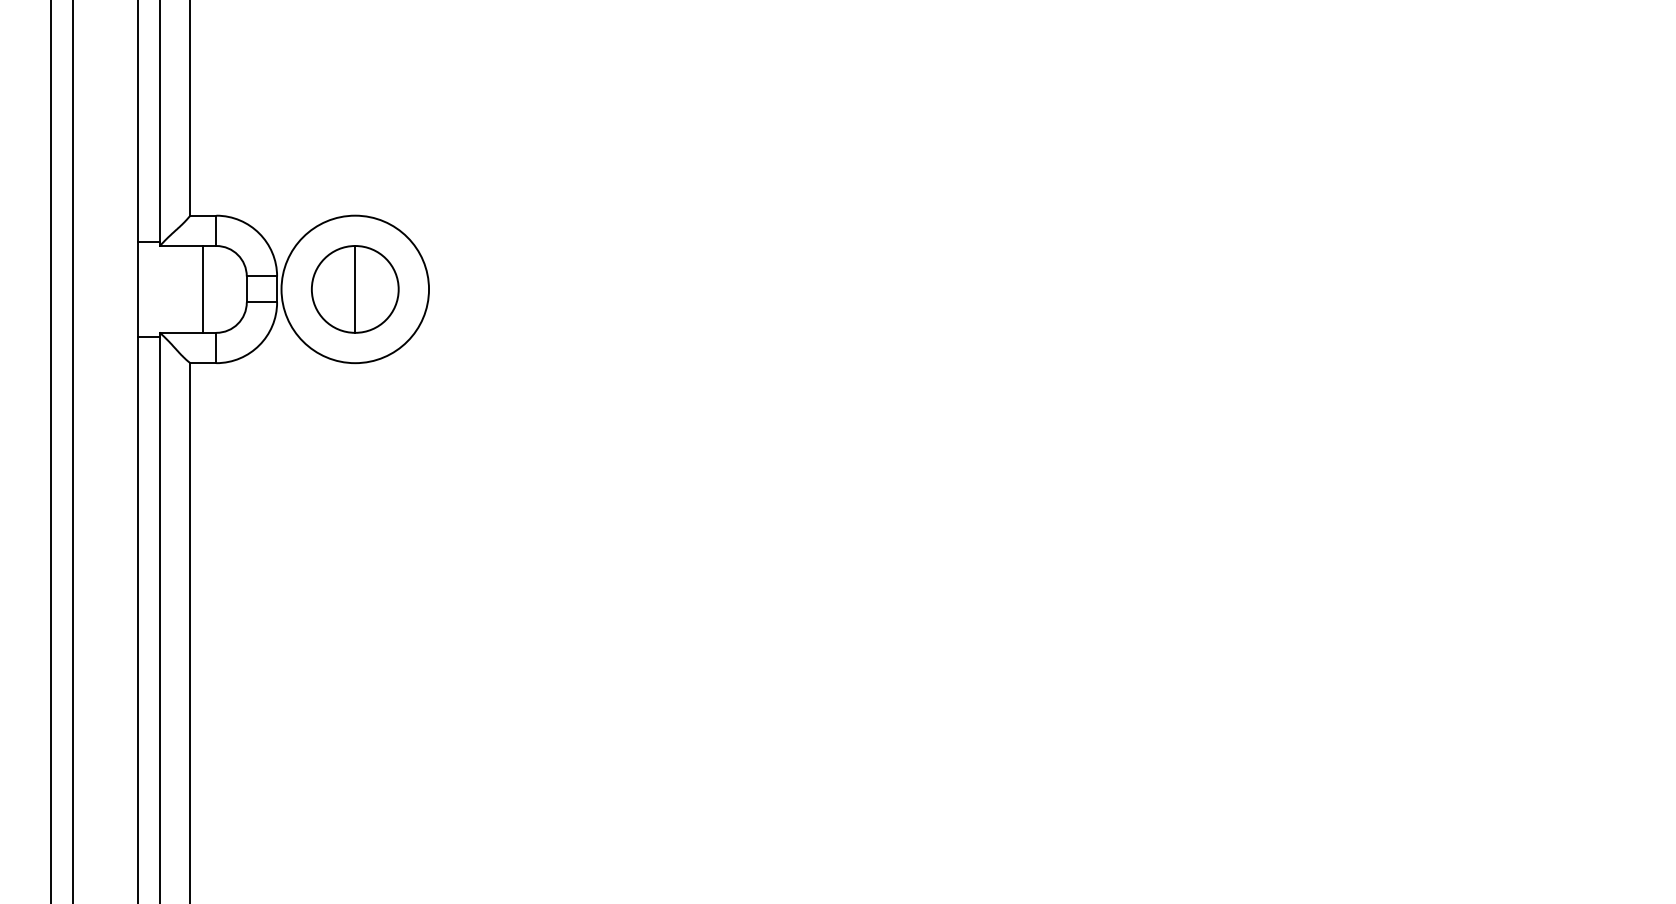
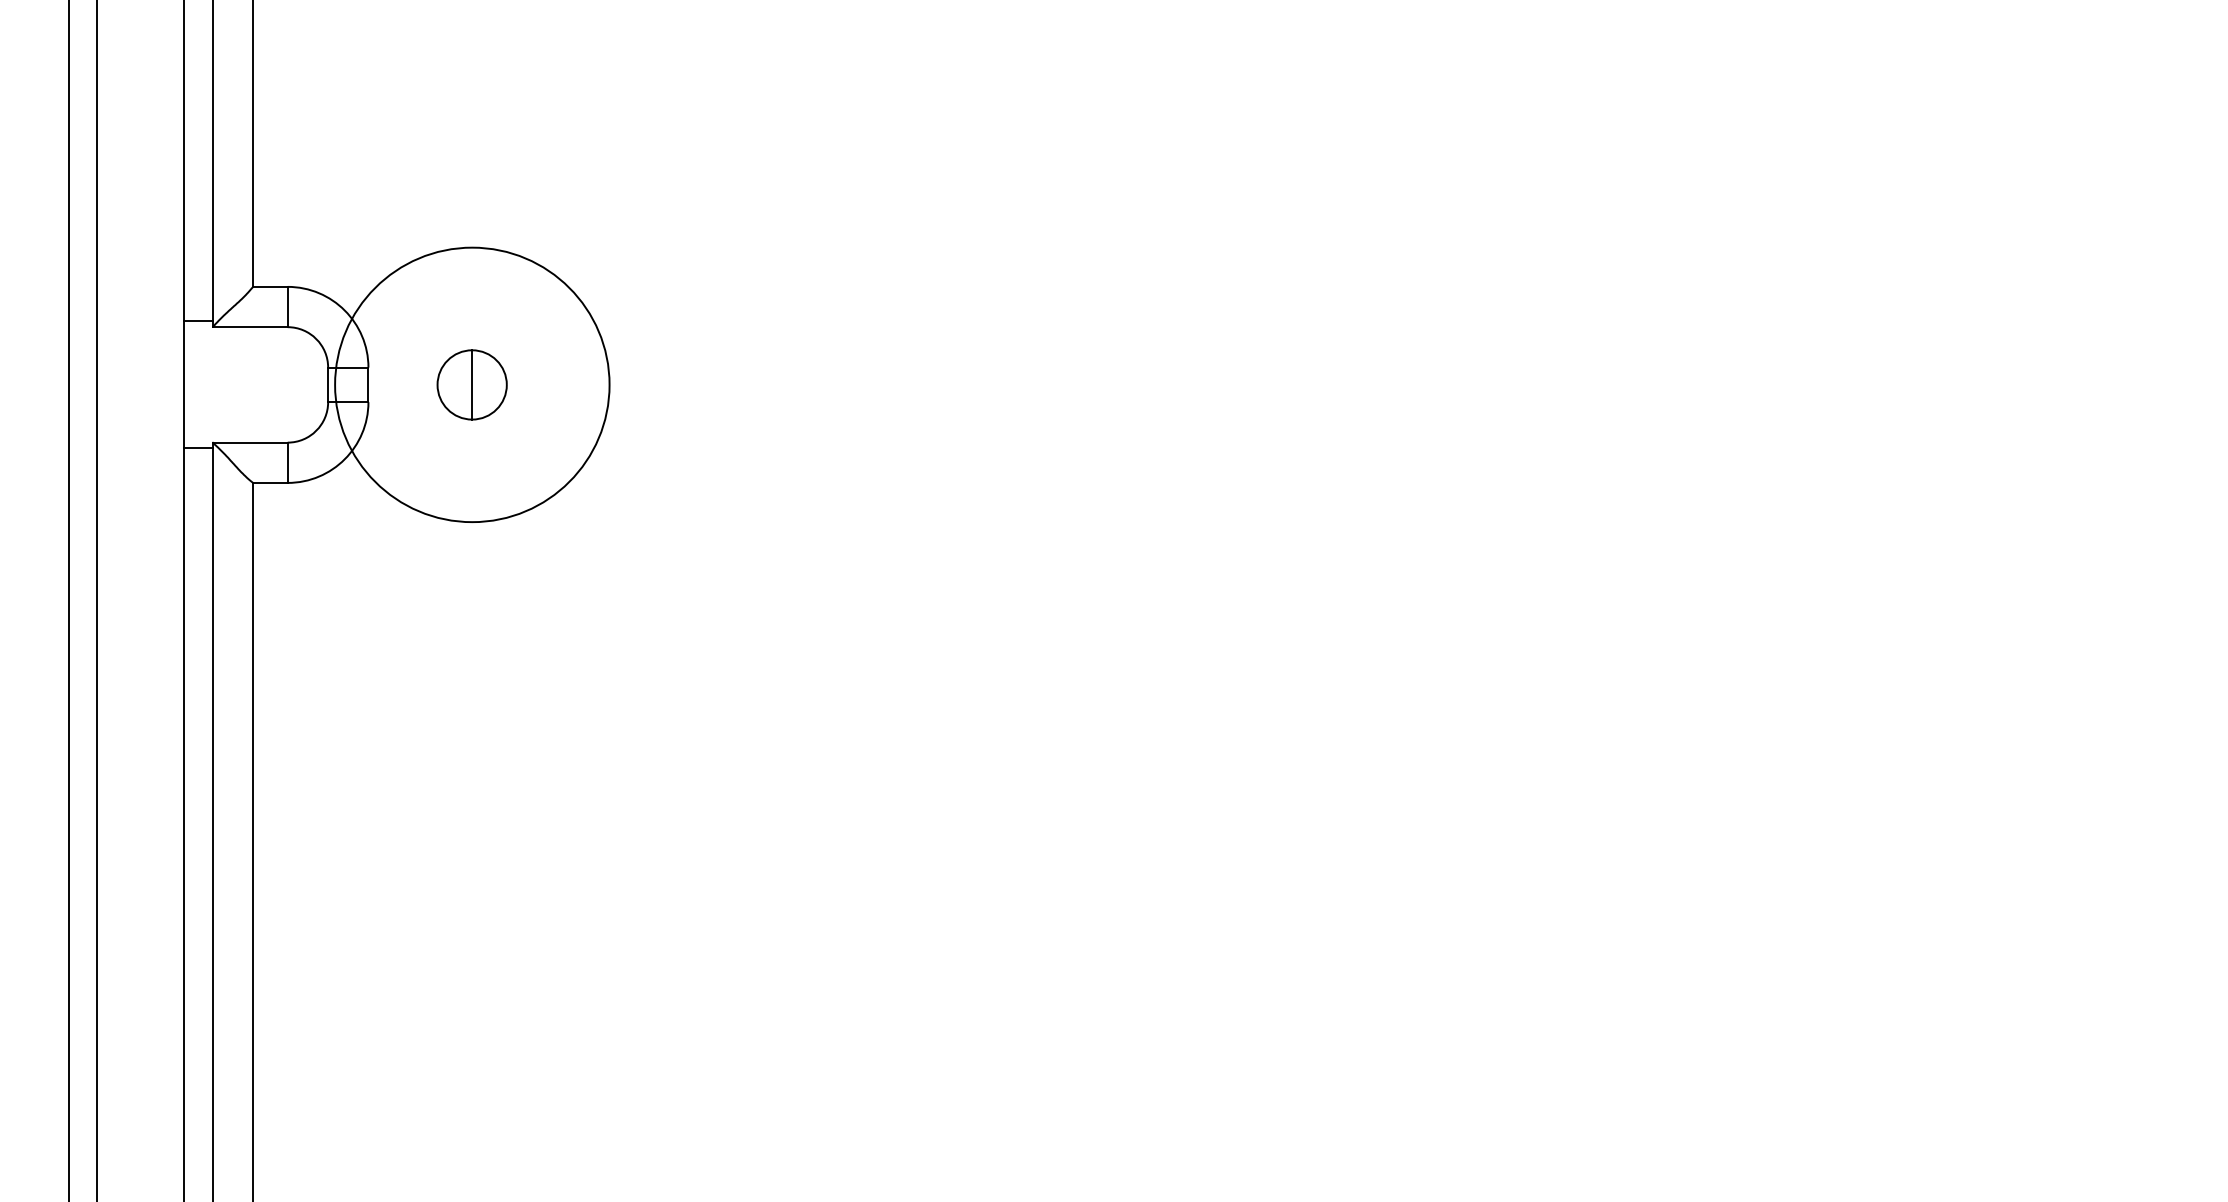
line: (203, 289) -> (270, 384), removed
part: (354, 289) -> (471, 384), size x0.6
circle: (355, 289) -> (472, 384), size x1.4

